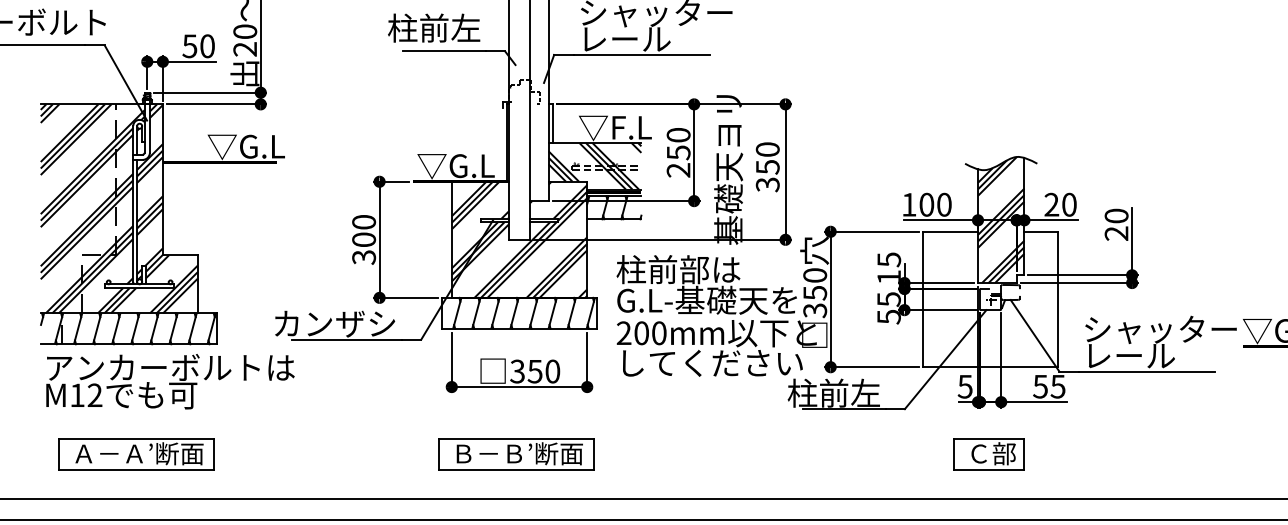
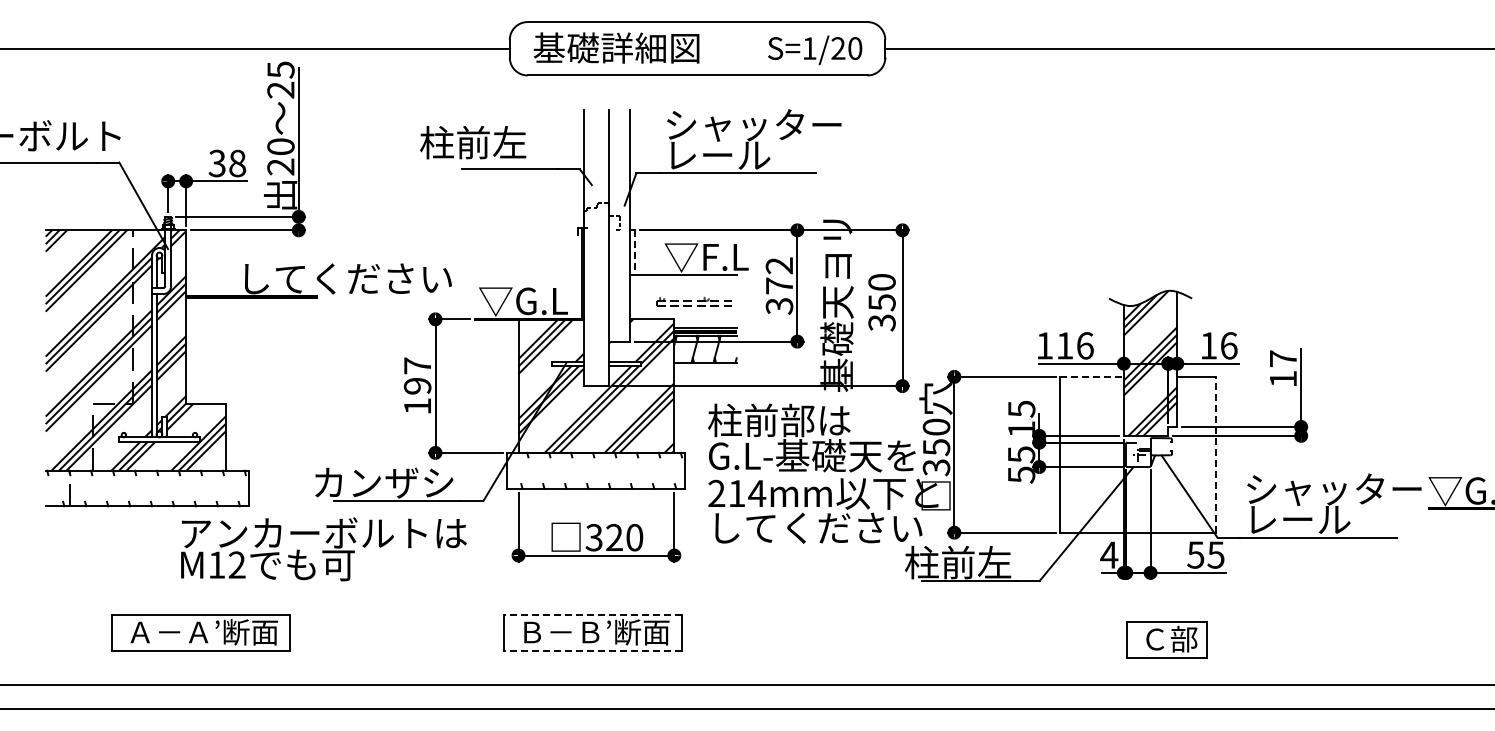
text: (434, 28) -> (473, 142), moved
text: (198, 46) -> (227, 163), 50 -> 38
line: (553, 124) -> (635, 253), solid -> dashed
text: (300, 146) -> (344, 278), ▽G.L -> してください
text: (678, 152) -> (779, 285), 250 -> 372
hatch: (595, 166) -> (683, 301), removed
text: (935, 204) -> (1074, 345), 100 -> 116
text: (1060, 204) -> (1218, 345), 20 -> 16
text: (1116, 224) -> (1283, 368), 20 -> 17
line: (950, 231) -> (1092, 376), solid -> dashed
text: (363, 240) -> (417, 386), 300 -> 197
line: (1058, 299) -> (1216, 454), solid -> dashed
hatch: (518, 313) -> (595, 470), removed
hatch: (128, 328) -> (146, 488), removed
text: (650, 333) -> (747, 493), 200mm -> 214mm
text: (534, 371) -> (613, 537), 350 -> 320
text: (170, 381) -> (323, 549), moved
text: (965, 386) -> (1109, 554), 5 -> 4
line: (516, 439) -> (592, 615), solid -> dashed
part: (136, 453) -> (200, 632), moved
part: (988, 453) -> (1166, 639), moved
line: (516, 469) -> (592, 650), solid -> dashed

